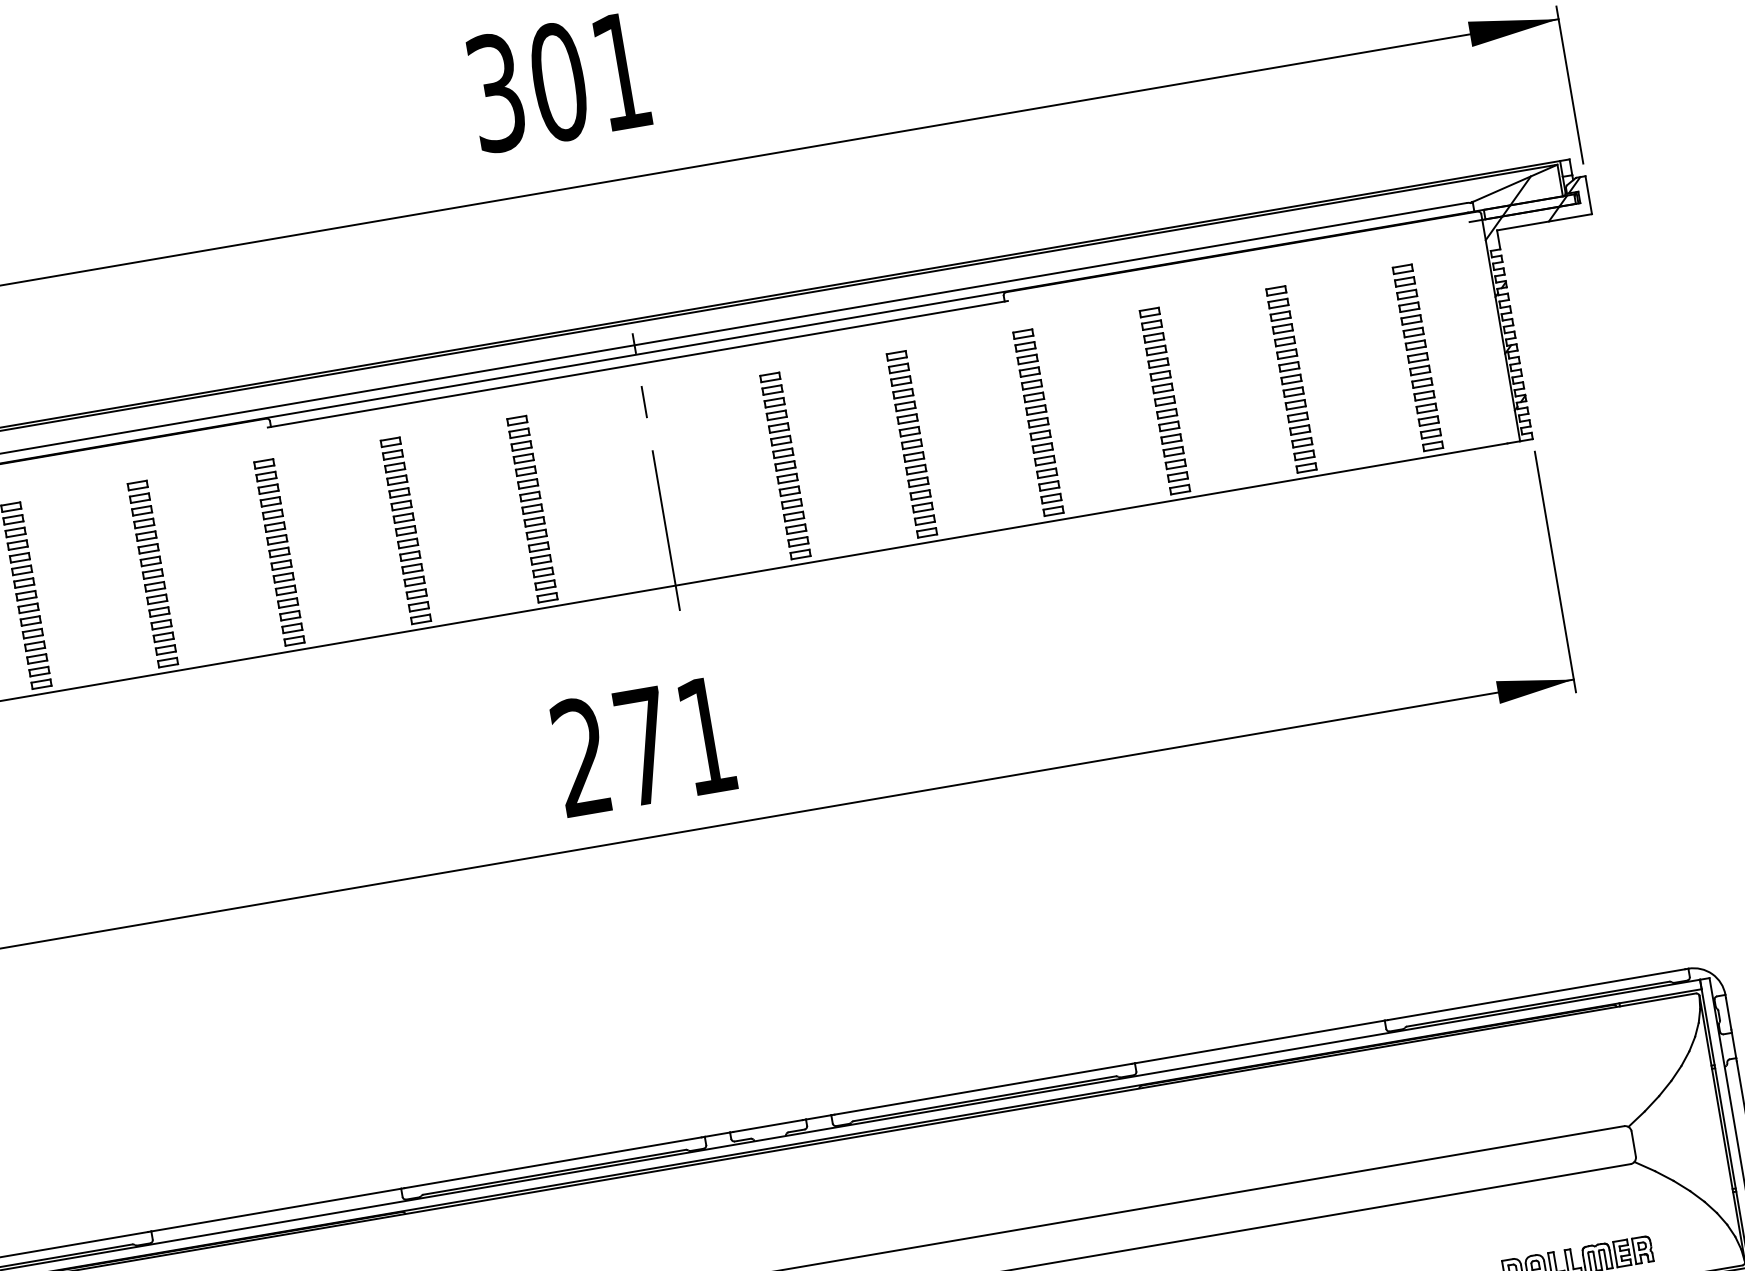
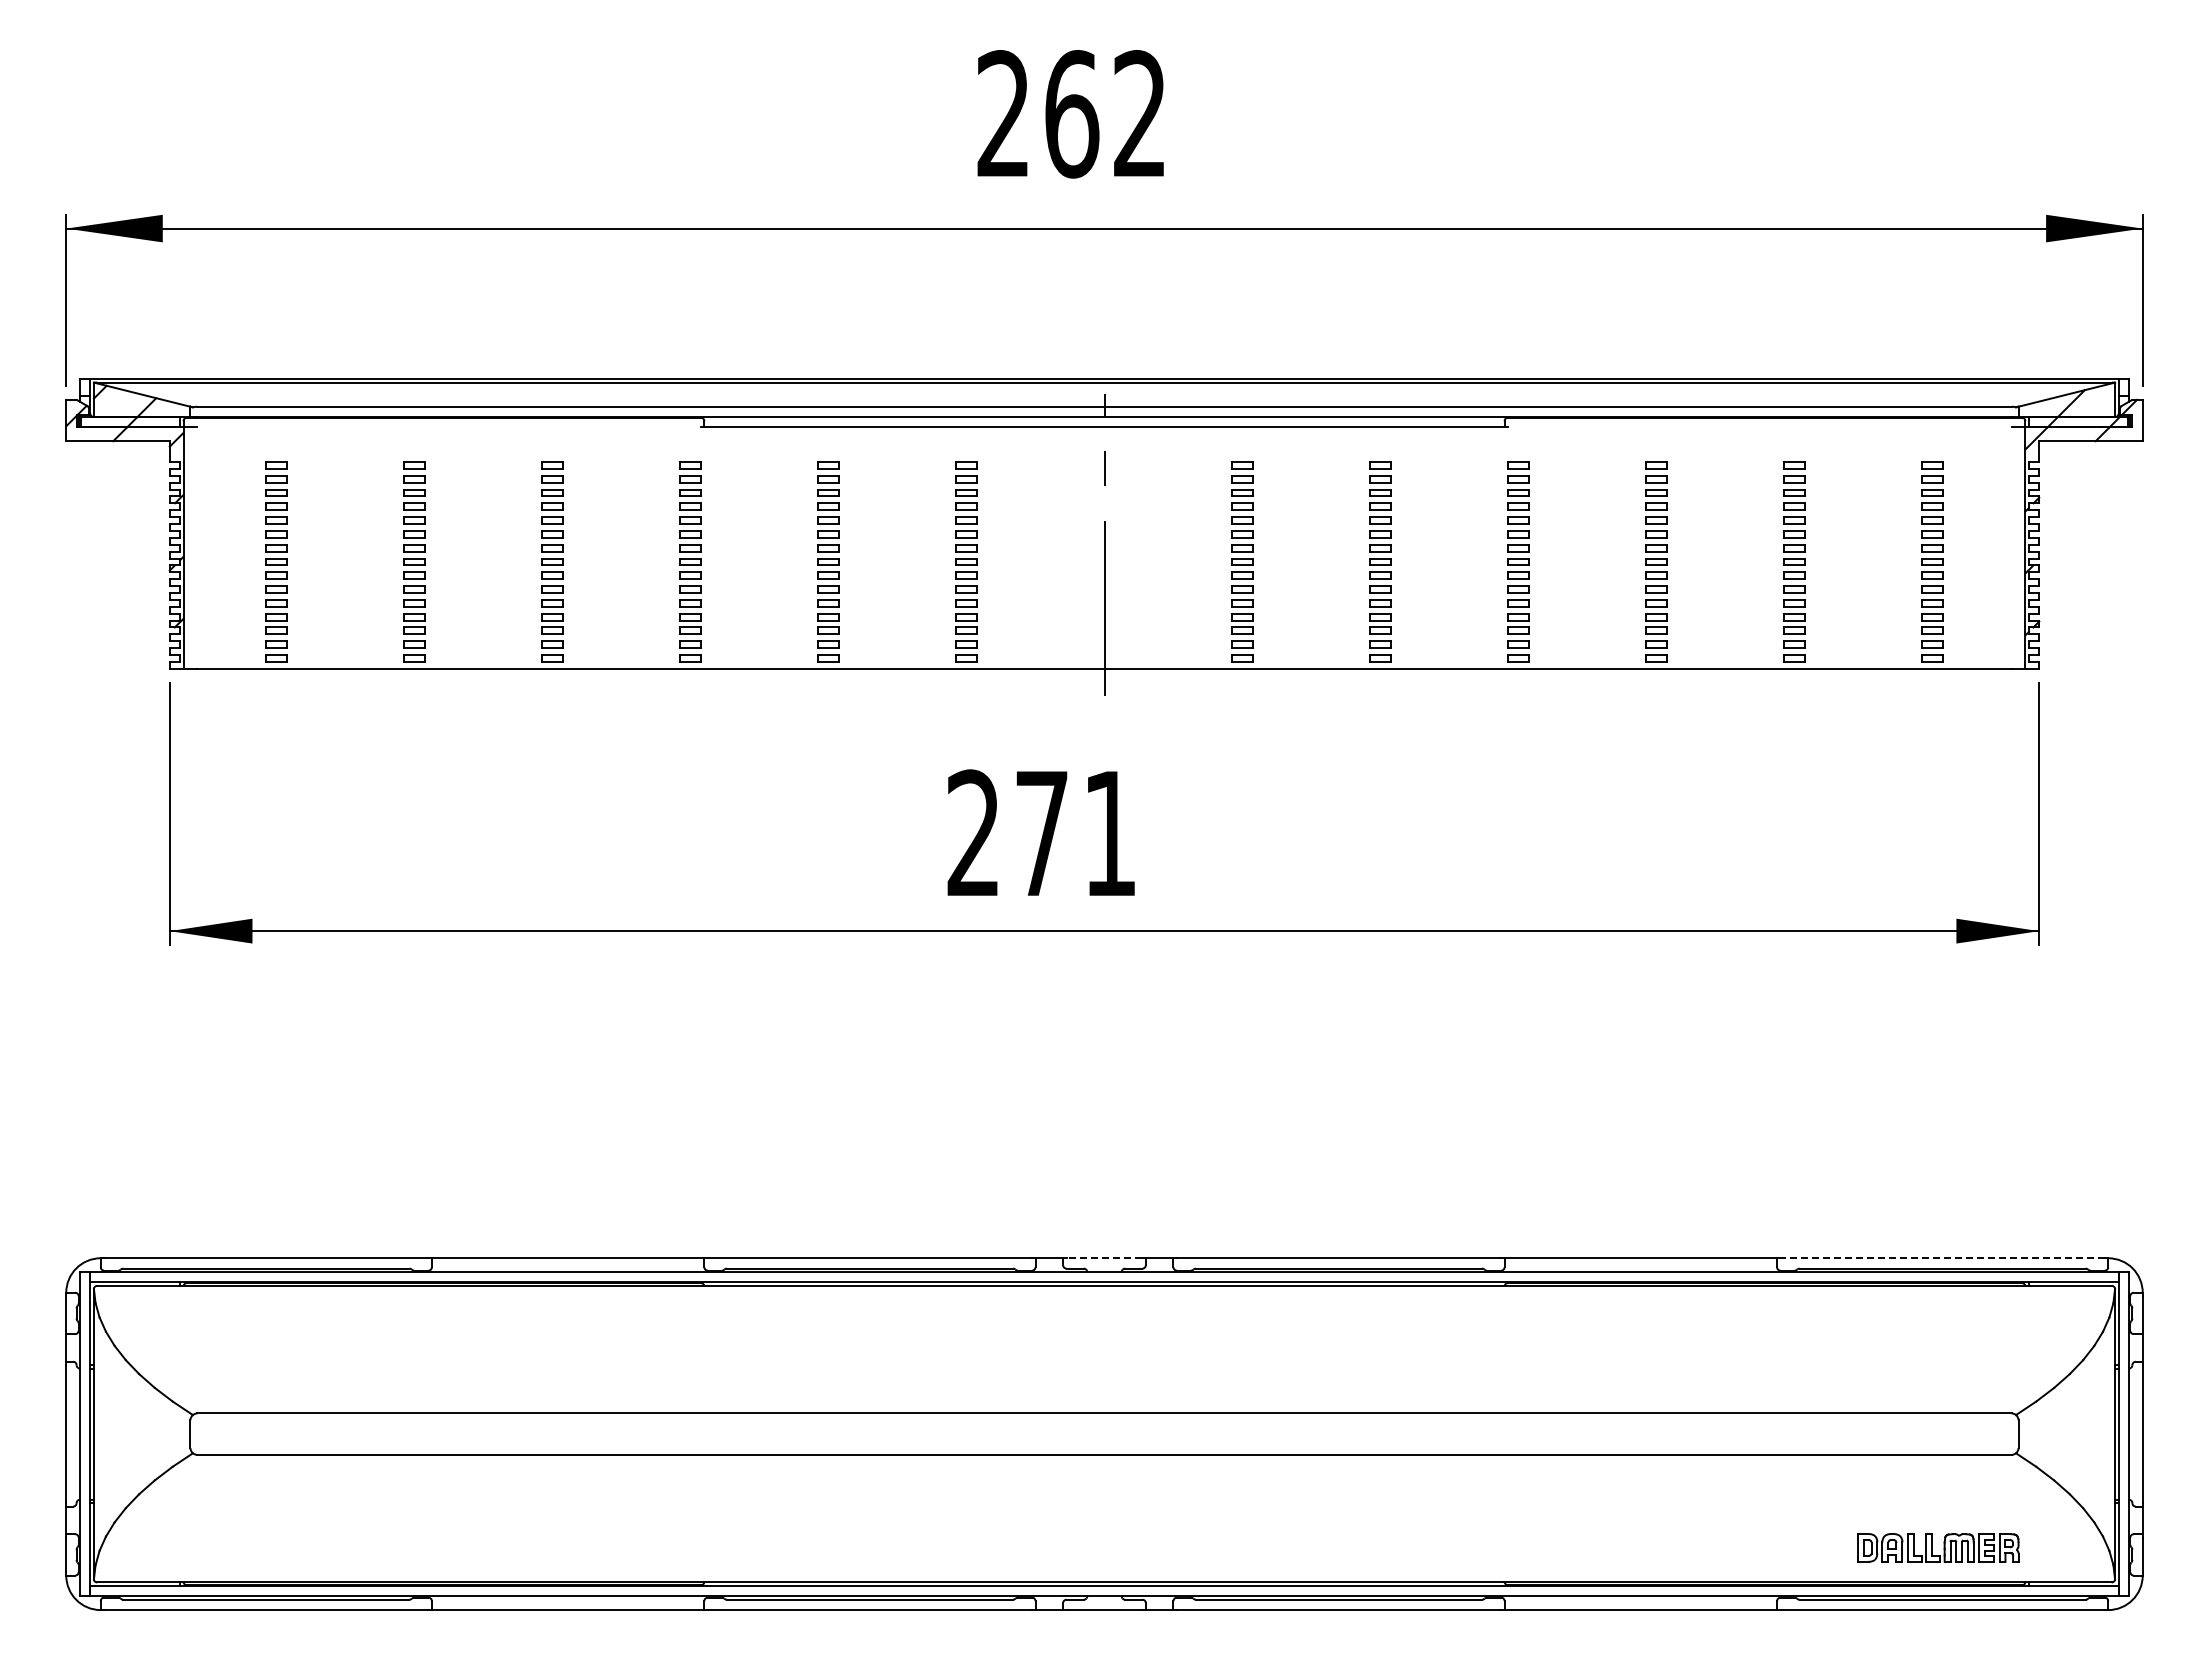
text: (557, 82) -> (1070, 114), 301 -> 262
line: (1536, 994) -> (1942, 1258), solid -> dashed
line: (768, 1126) -> (1104, 1258), solid -> dashed

